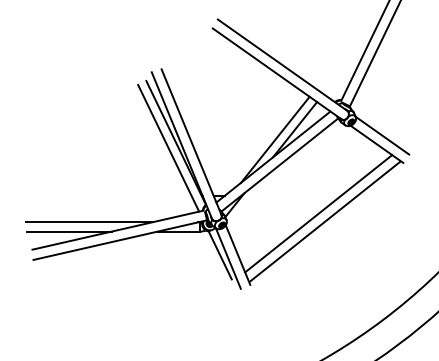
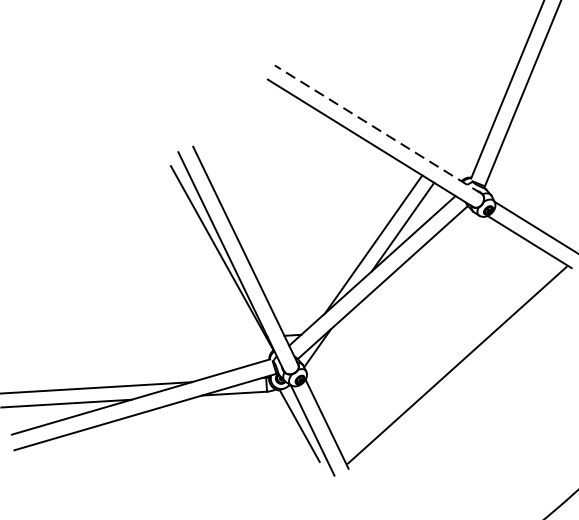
line: (282, 64) -> (377, 128), solid -> dashed
line: (168, 147) -> (210, 265), removed
line: (318, 213) -> (446, 353), removed

